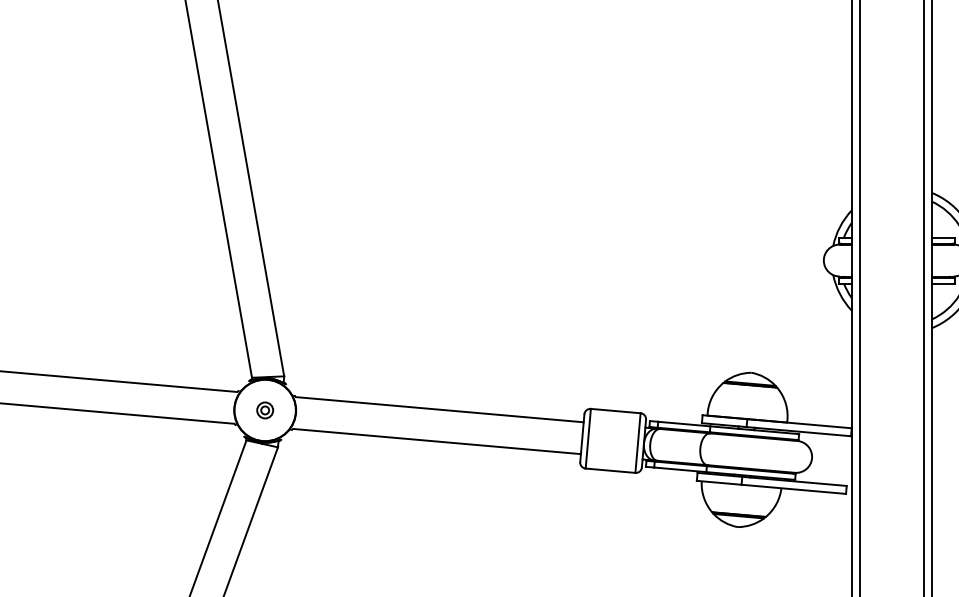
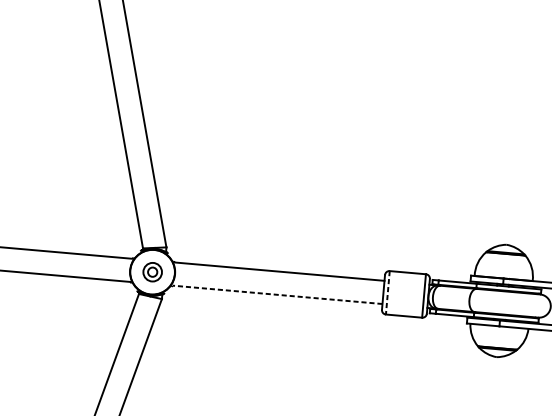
part: (264, 410) -> (152, 272), size x1.6
line: (588, 438) -> (388, 292), solid -> dashed
line: (436, 441) -> (277, 294), solid -> dashed

